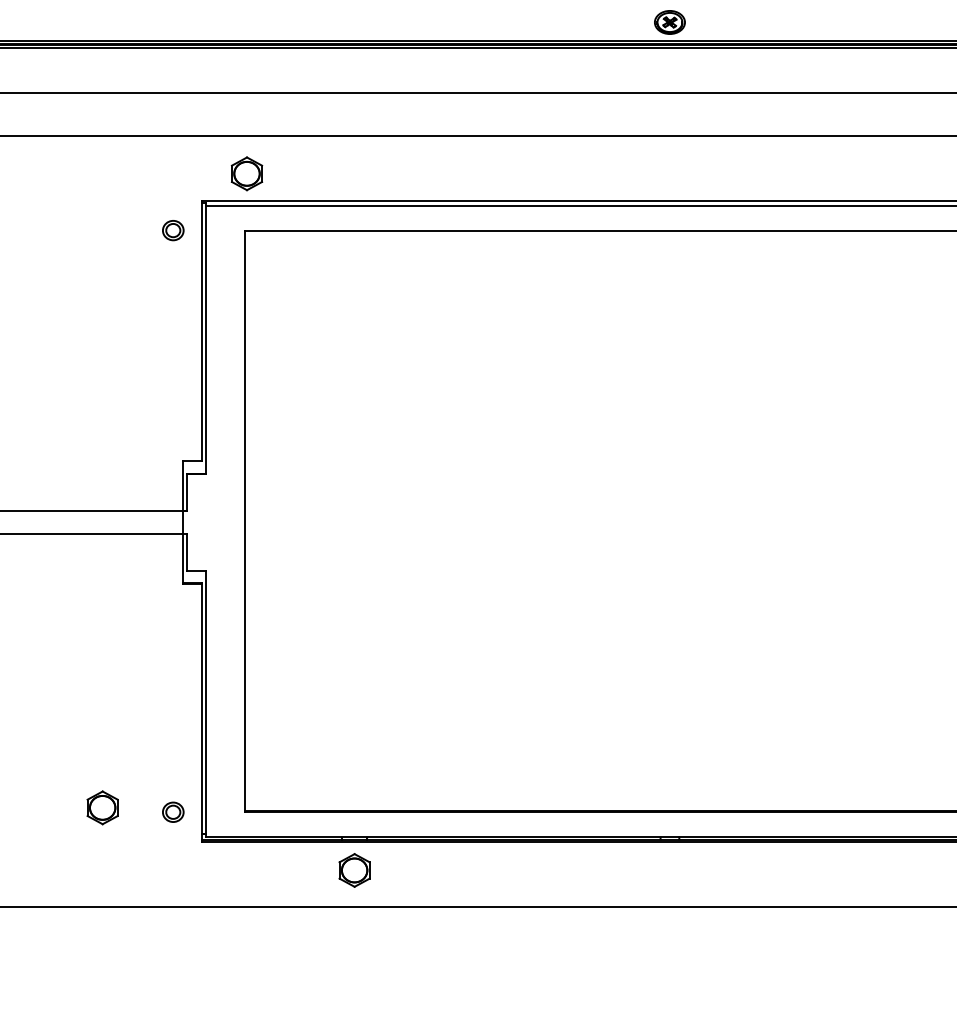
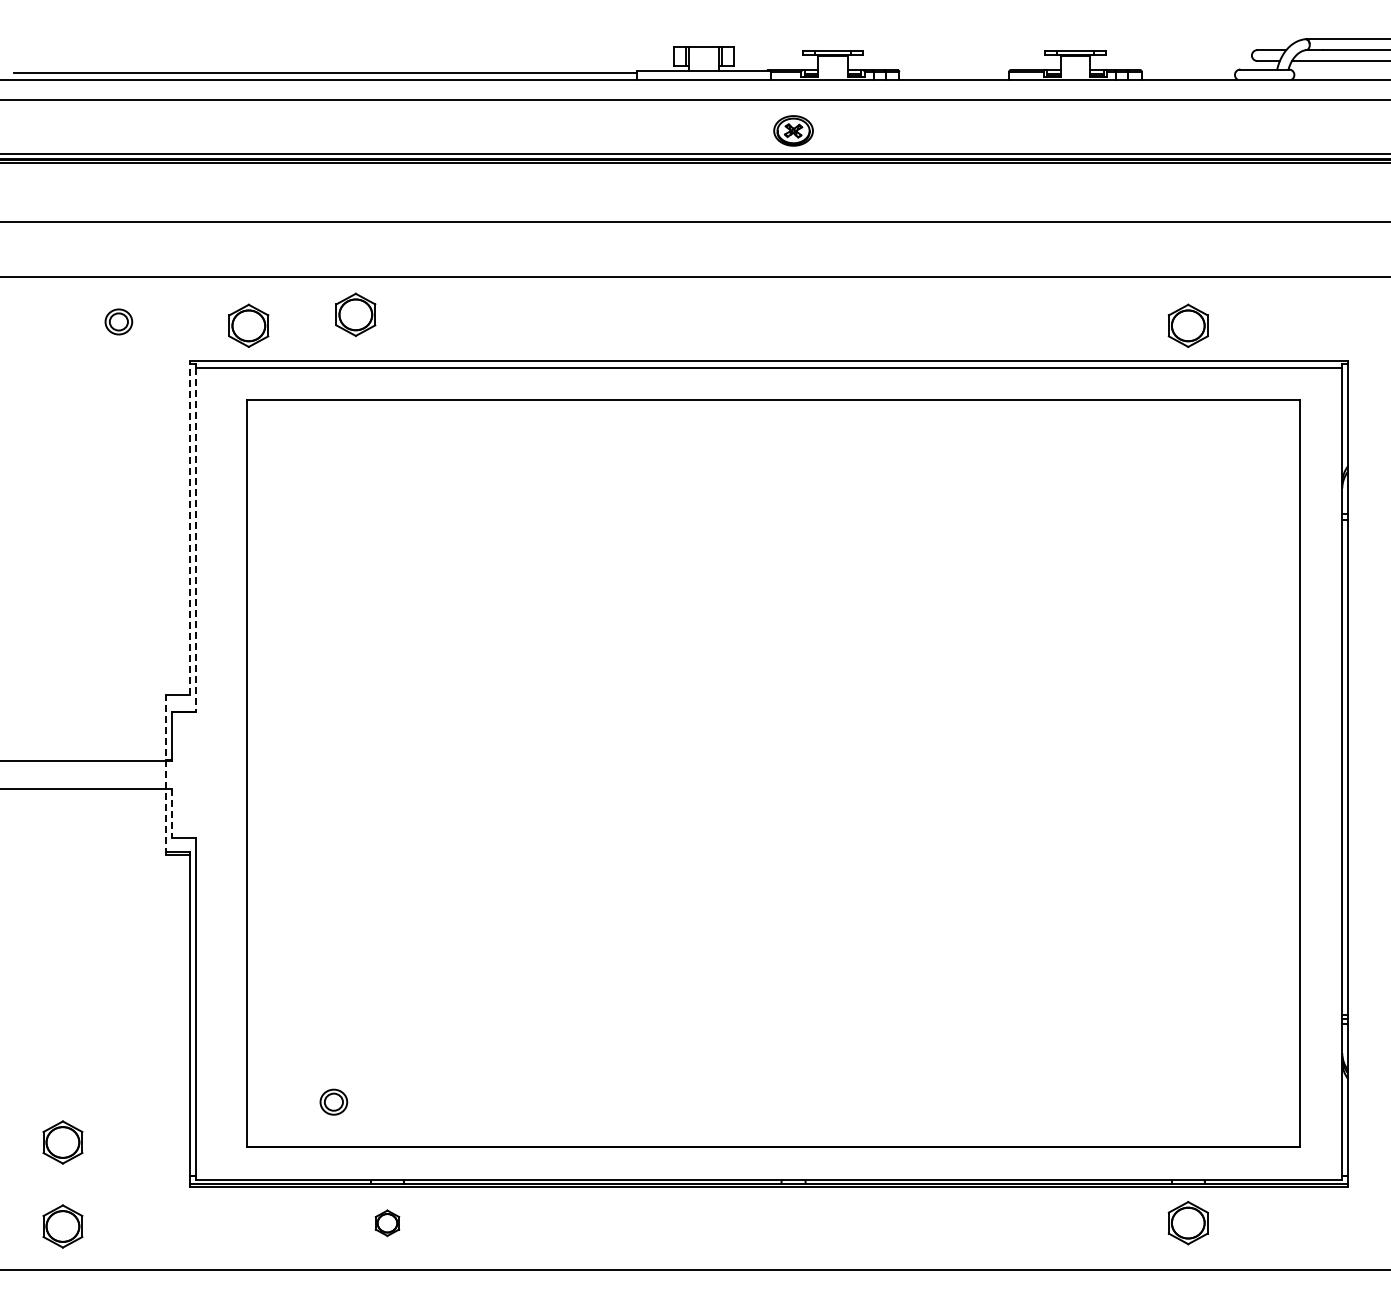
part: (329, 165) -> (355, 314), added
part: (172, 230) -> (118, 321), moved
line: (201, 330) -> (190, 527), solid -> dashed
line: (206, 340) -> (196, 540), solid -> dashed
line: (183, 522) -> (166, 775), solid -> dashed
line: (187, 552) -> (172, 813), solid -> dashed
part: (172, 811) -> (333, 1101), moved
part: (354, 870) -> (387, 1223), size x0.6
part: (102, 873) -> (62, 1226), added

